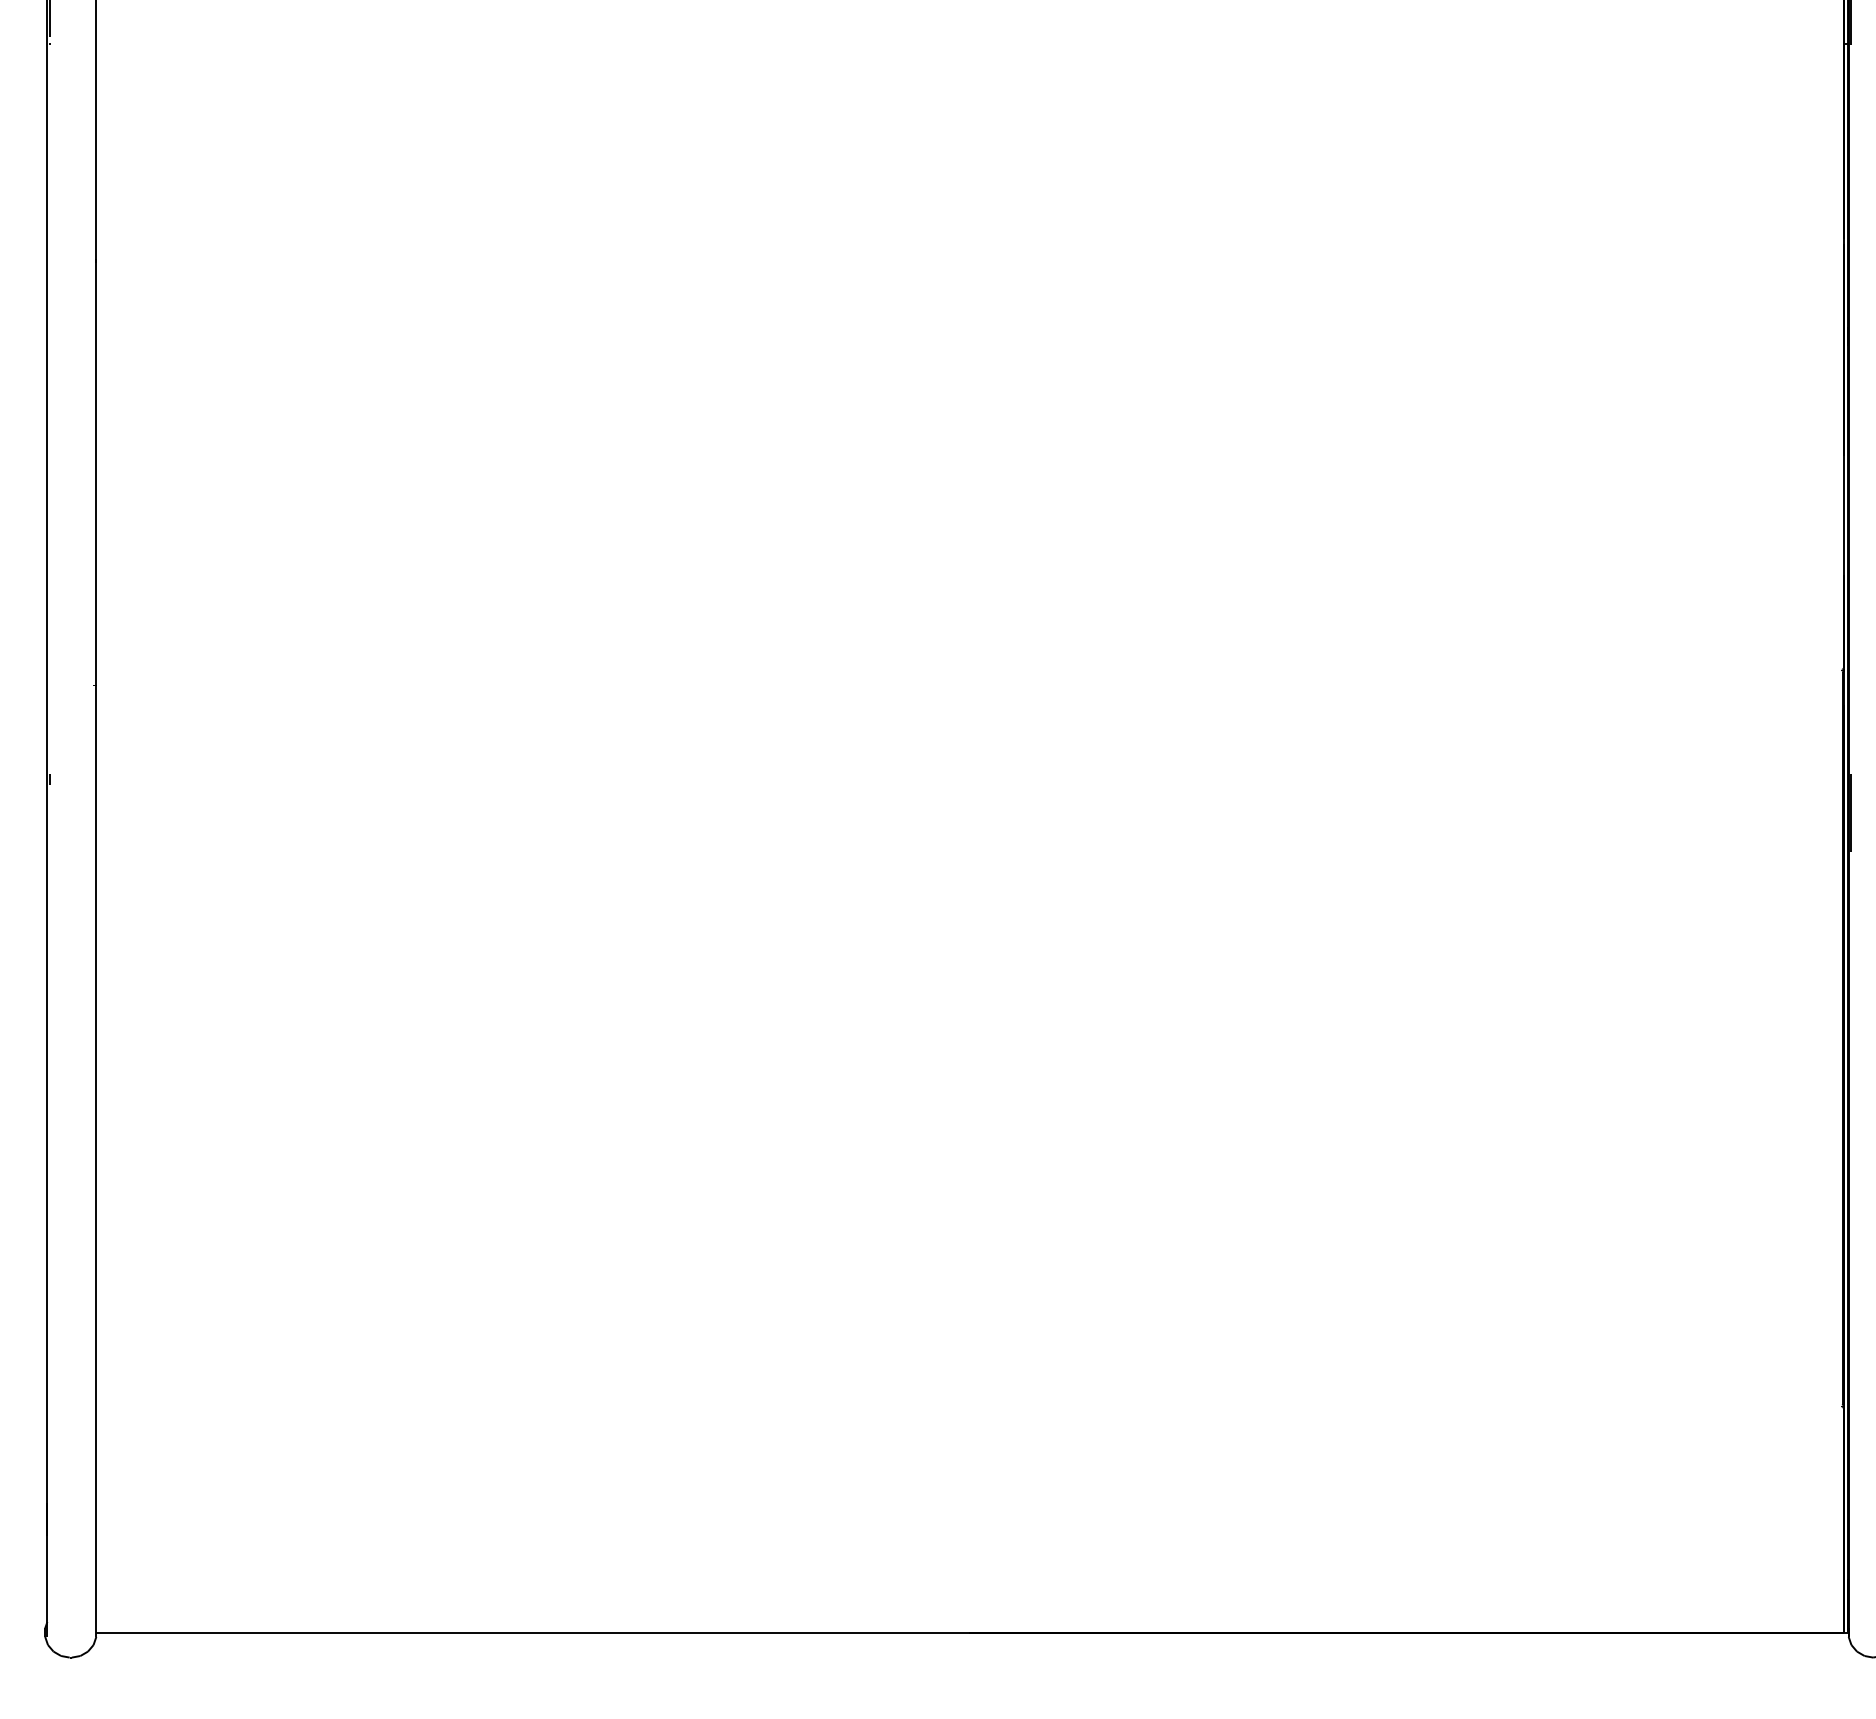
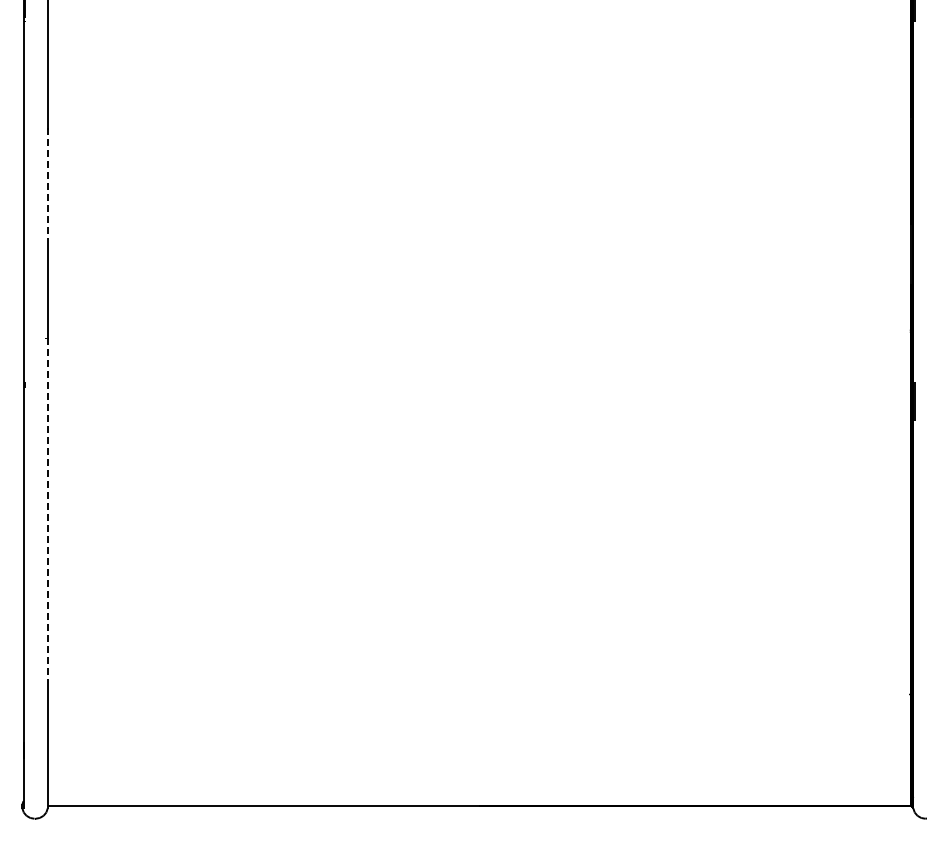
line: (95, 377) -> (47, 186), solid -> dashed
line: (95, 1035) -> (47, 511), solid -> dashed

